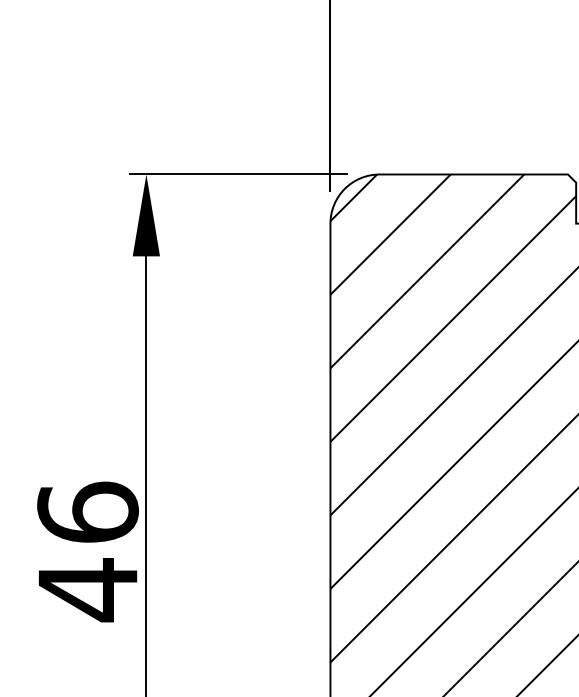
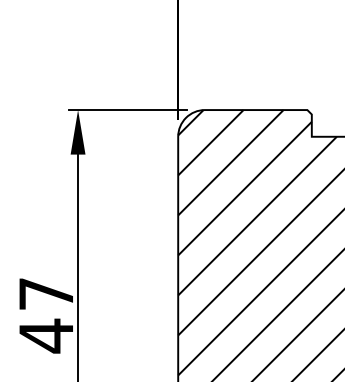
text: (86, 511) -> (45, 293), 46 -> 47

